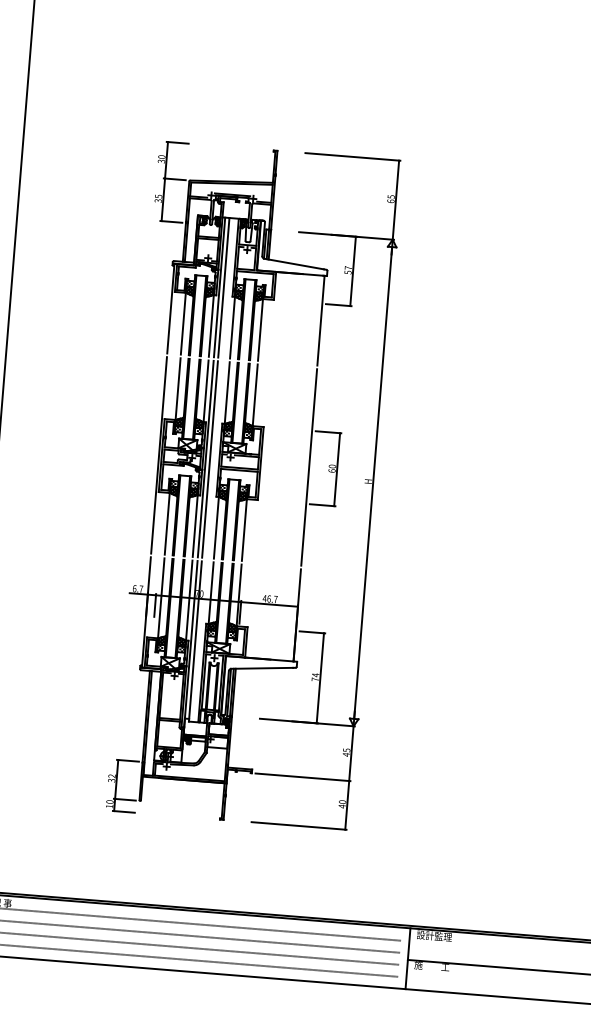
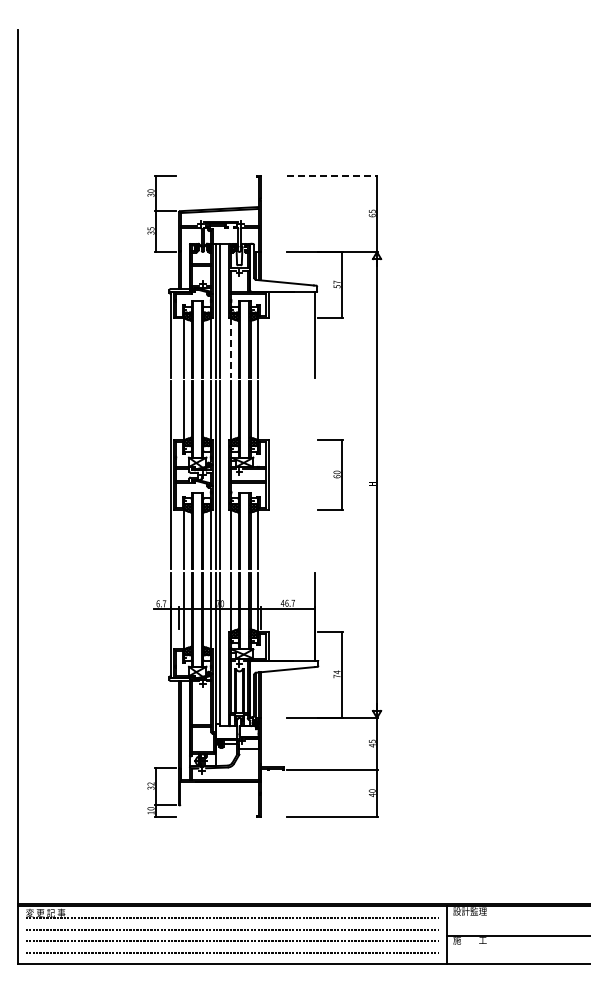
line: (353, 157) -> (333, 176), solid -> dashed
line: (232, 327) -> (231, 347), solid -> dashed
line: (308, 467) -> (314, 475), removed

